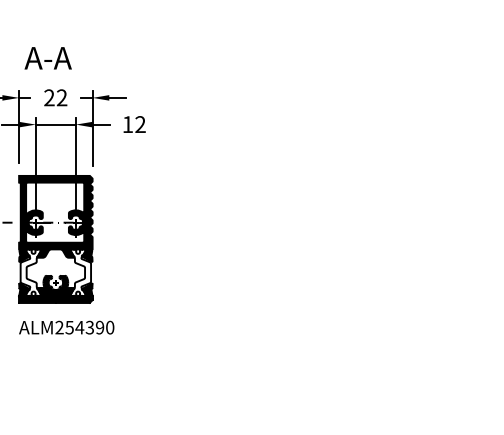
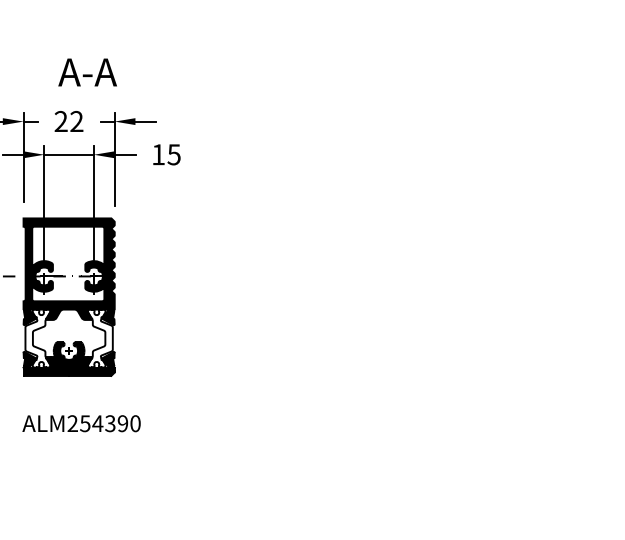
text: (48, 58) -> (87, 72), moved
text: (139, 124) -> (173, 154), 12 -> 15
text: (66, 327) -> (81, 423), moved

